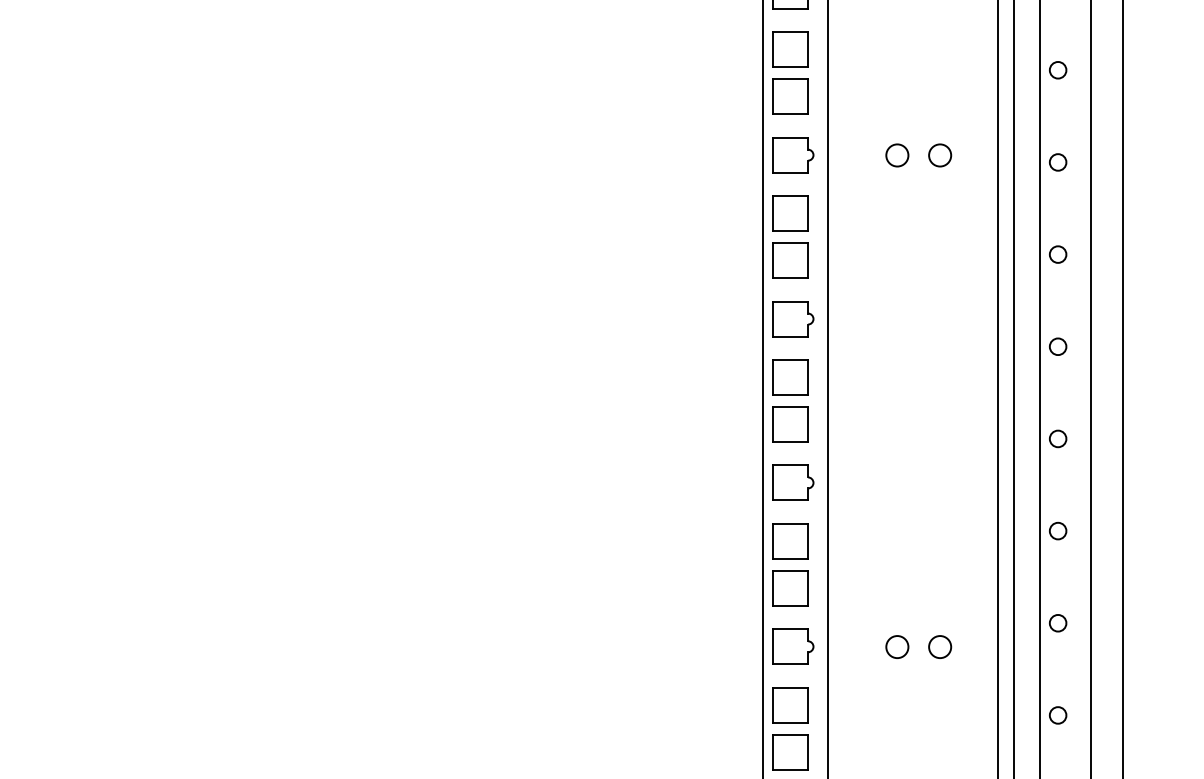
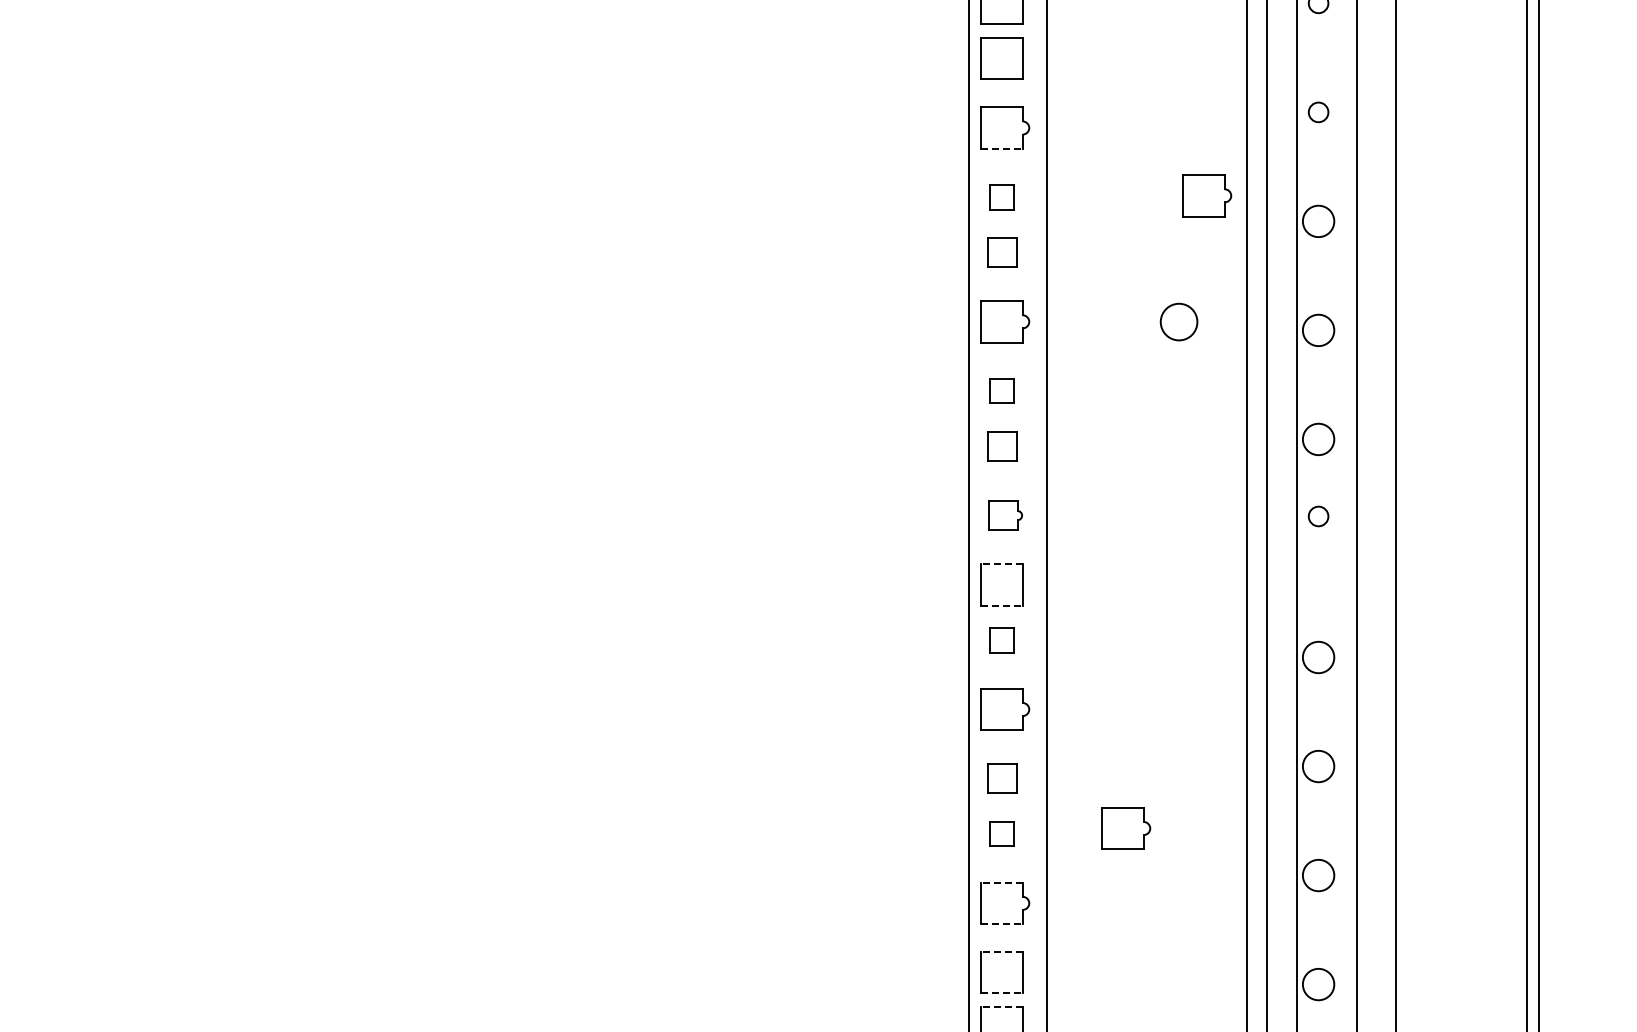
line: (790, 8) -> (1002, 148), solid -> dashed
part: (964, 48) -> (1207, 195), added
part: (790, 49) -> (1001, 196), size x0.6
circle: (1058, 70) -> (1318, 221), size x1.6
part: (790, 96) -> (1001, 252), size x0.7
circle: (897, 155) -> (1128, 322), removed
circle: (939, 155) -> (1178, 322), size x1.4
circle: (1058, 162) -> (1318, 330), size x1.6
part: (790, 213) -> (1001, 390), size x0.6
circle: (1058, 254) -> (1318, 439), size x1.6
part: (790, 260) -> (1001, 446), size x0.7
part: (793, 318) -> (1005, 515), size x0.7
circle: (1058, 346) -> (1318, 516), moved
line: (790, 360) -> (1002, 564), solid -> dashed
line: (790, 394) -> (1002, 605), solid -> dashed
part: (790, 424) -> (1001, 640), size x0.6
circle: (1058, 438) -> (1318, 657), size x1.6
circle: (1058, 531) -> (1318, 766), size x1.6
part: (790, 541) -> (1001, 778), size x0.7
part: (895, 583) -> (1126, 828), added
part: (790, 587) -> (1001, 833), size x0.6
circle: (1058, 623) -> (1318, 875), size x1.6
line: (790, 629) -> (1002, 882), solid -> dashed
circle: (897, 646) -> (1128, 903), removed
circle: (939, 646) -> (1178, 903), removed
line: (790, 664) -> (1002, 924), solid -> dashed
line: (790, 687) -> (1002, 951), solid -> dashed
circle: (1058, 715) -> (1318, 984), size x1.6
line: (790, 722) -> (1002, 993), solid -> dashed
line: (790, 734) -> (1002, 1007), solid -> dashed

